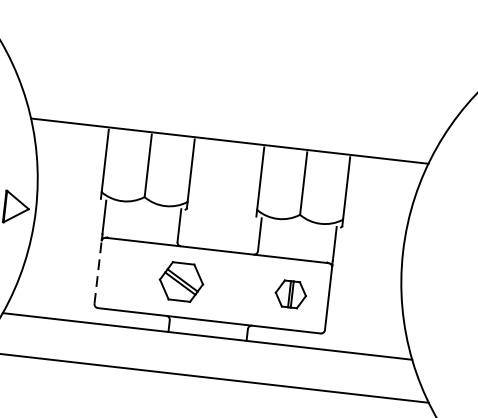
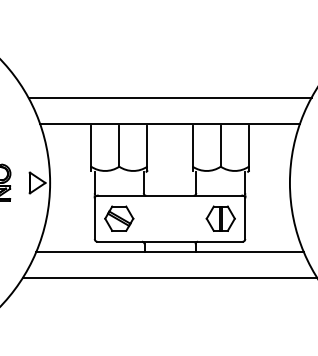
line: (233, 99) -> (169, 97), added
line: (97, 272) -> (94, 218), dashed -> solid
part: (181, 281) -> (119, 218), moved
part: (290, 294) -> (220, 218), size x1.43

